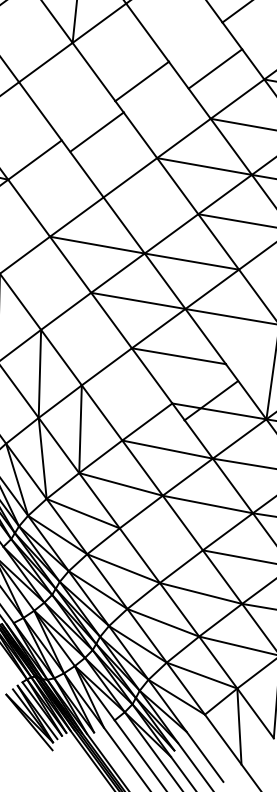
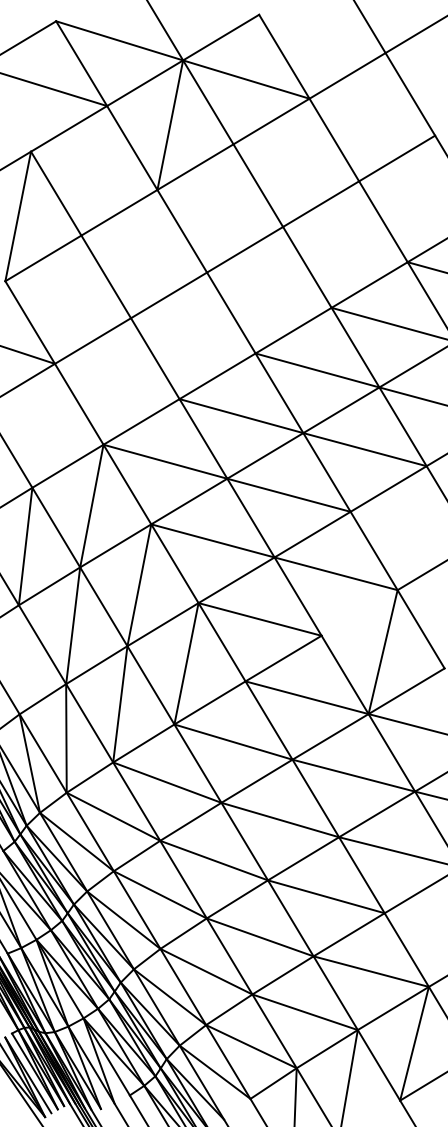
line: (215, 68) -> (321, 203), moved
line: (96, 132) -> (168, 295), moved
line: (151, 206) -> (241, 416), added
line: (45, 282) -> (91, 505), added
line: (86, 339) -> (139, 585), added
line: (127, 394) -> (186, 663), added
line: (211, 400) -> (283, 658), moved
line: (161, 539) -> (214, 860), added

